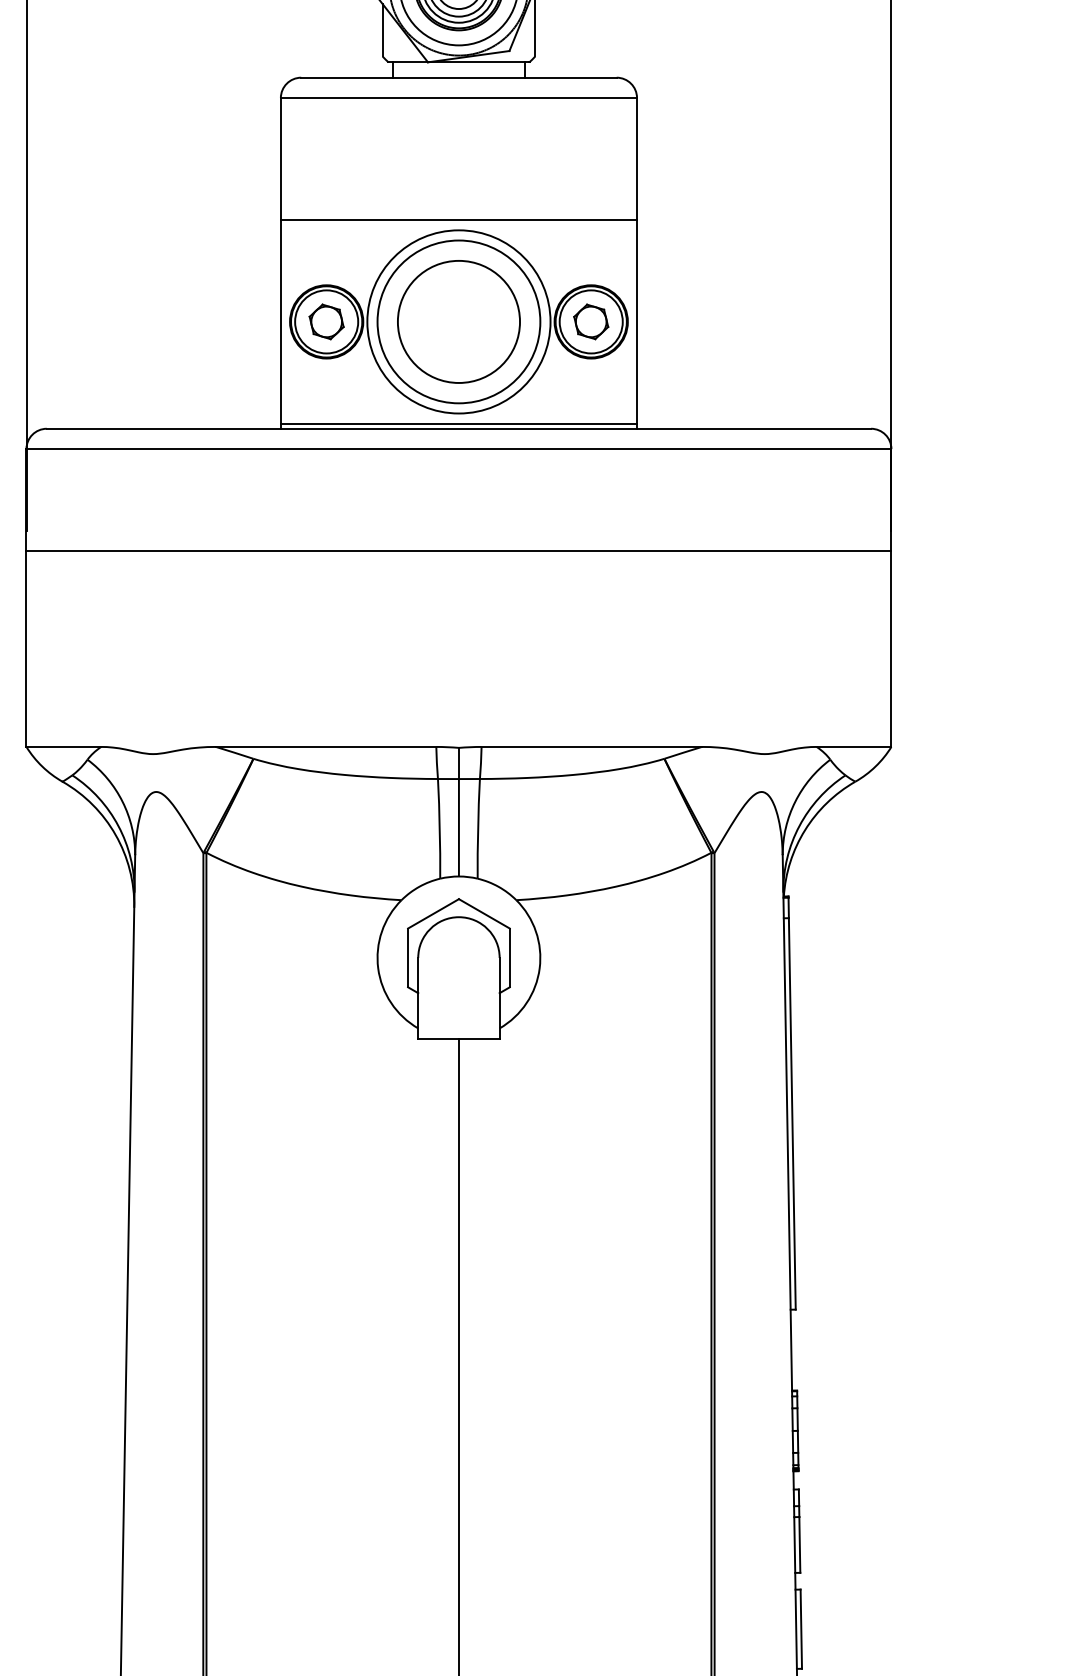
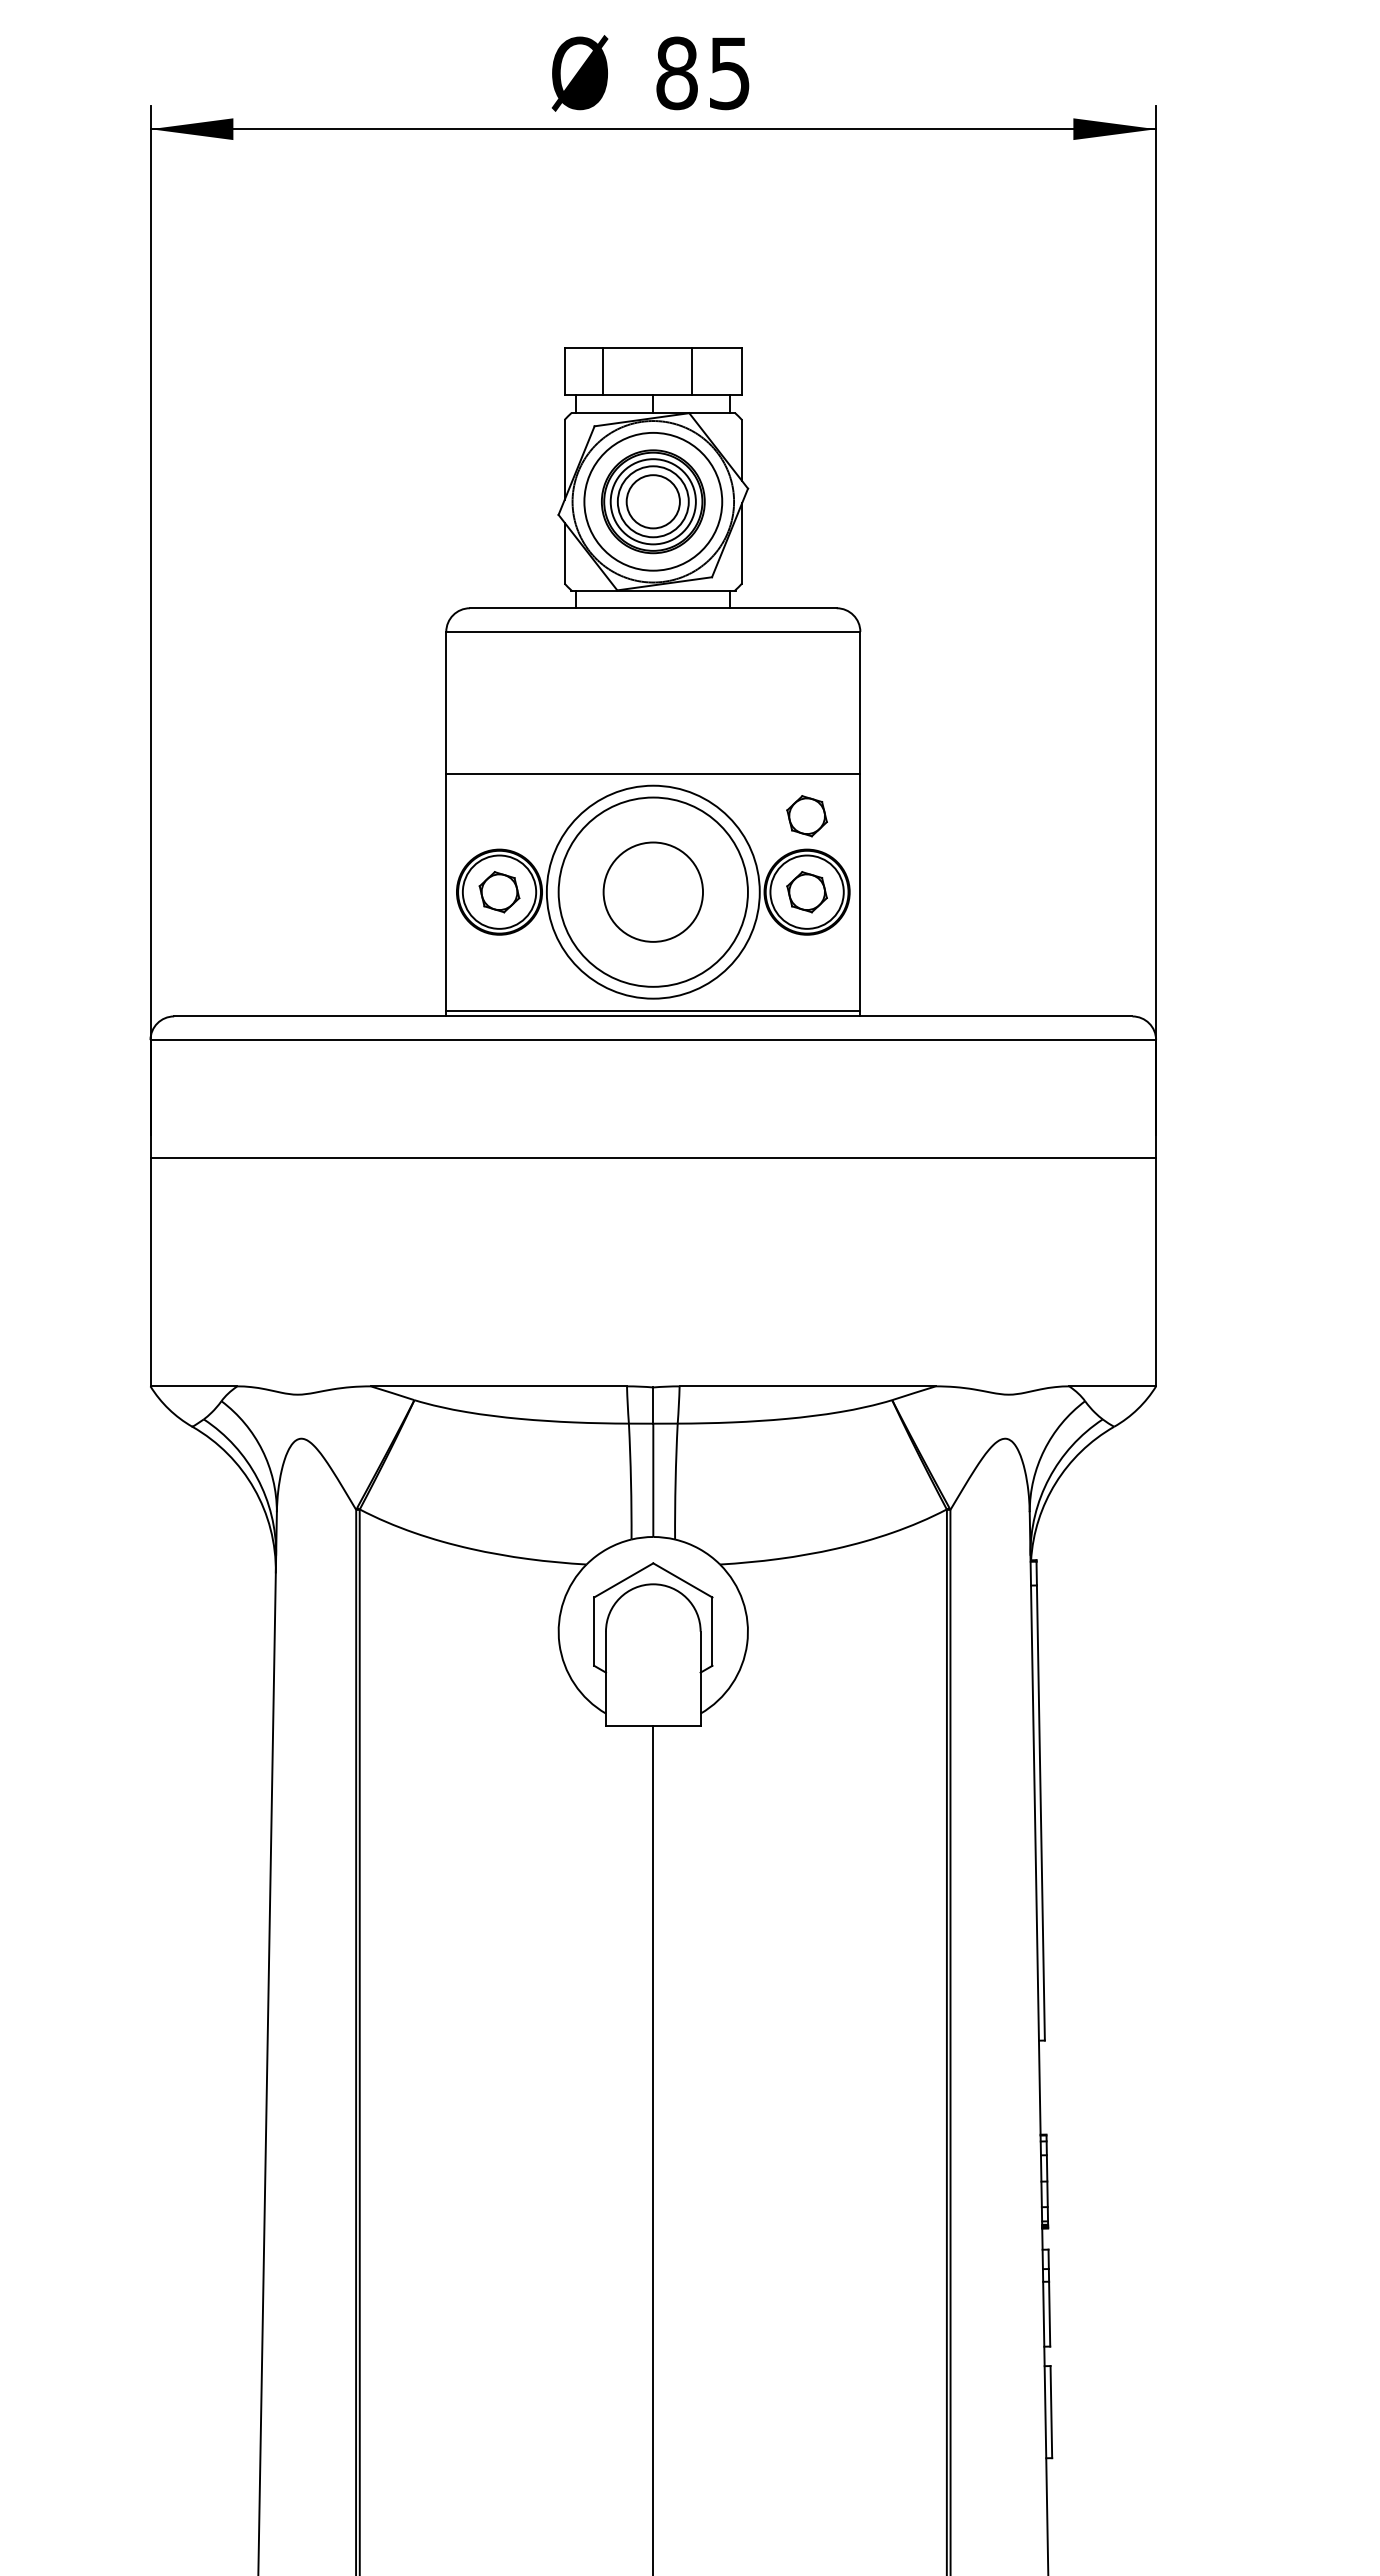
part: (590, 256) -> (806, 816), added
circle: (459, 322) -> (653, 892), size x0.7

